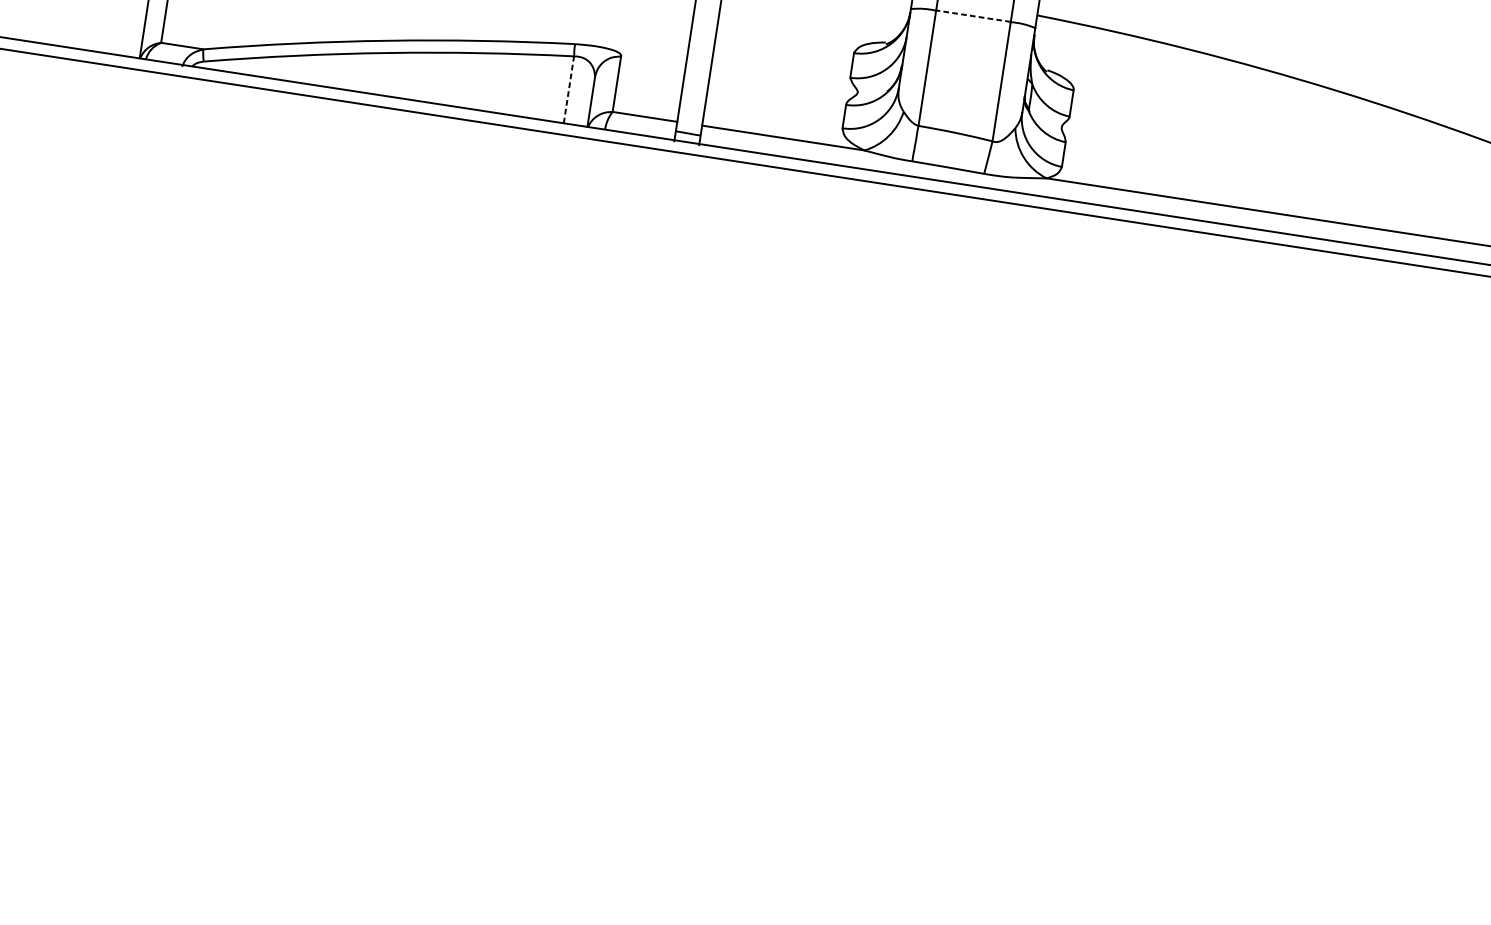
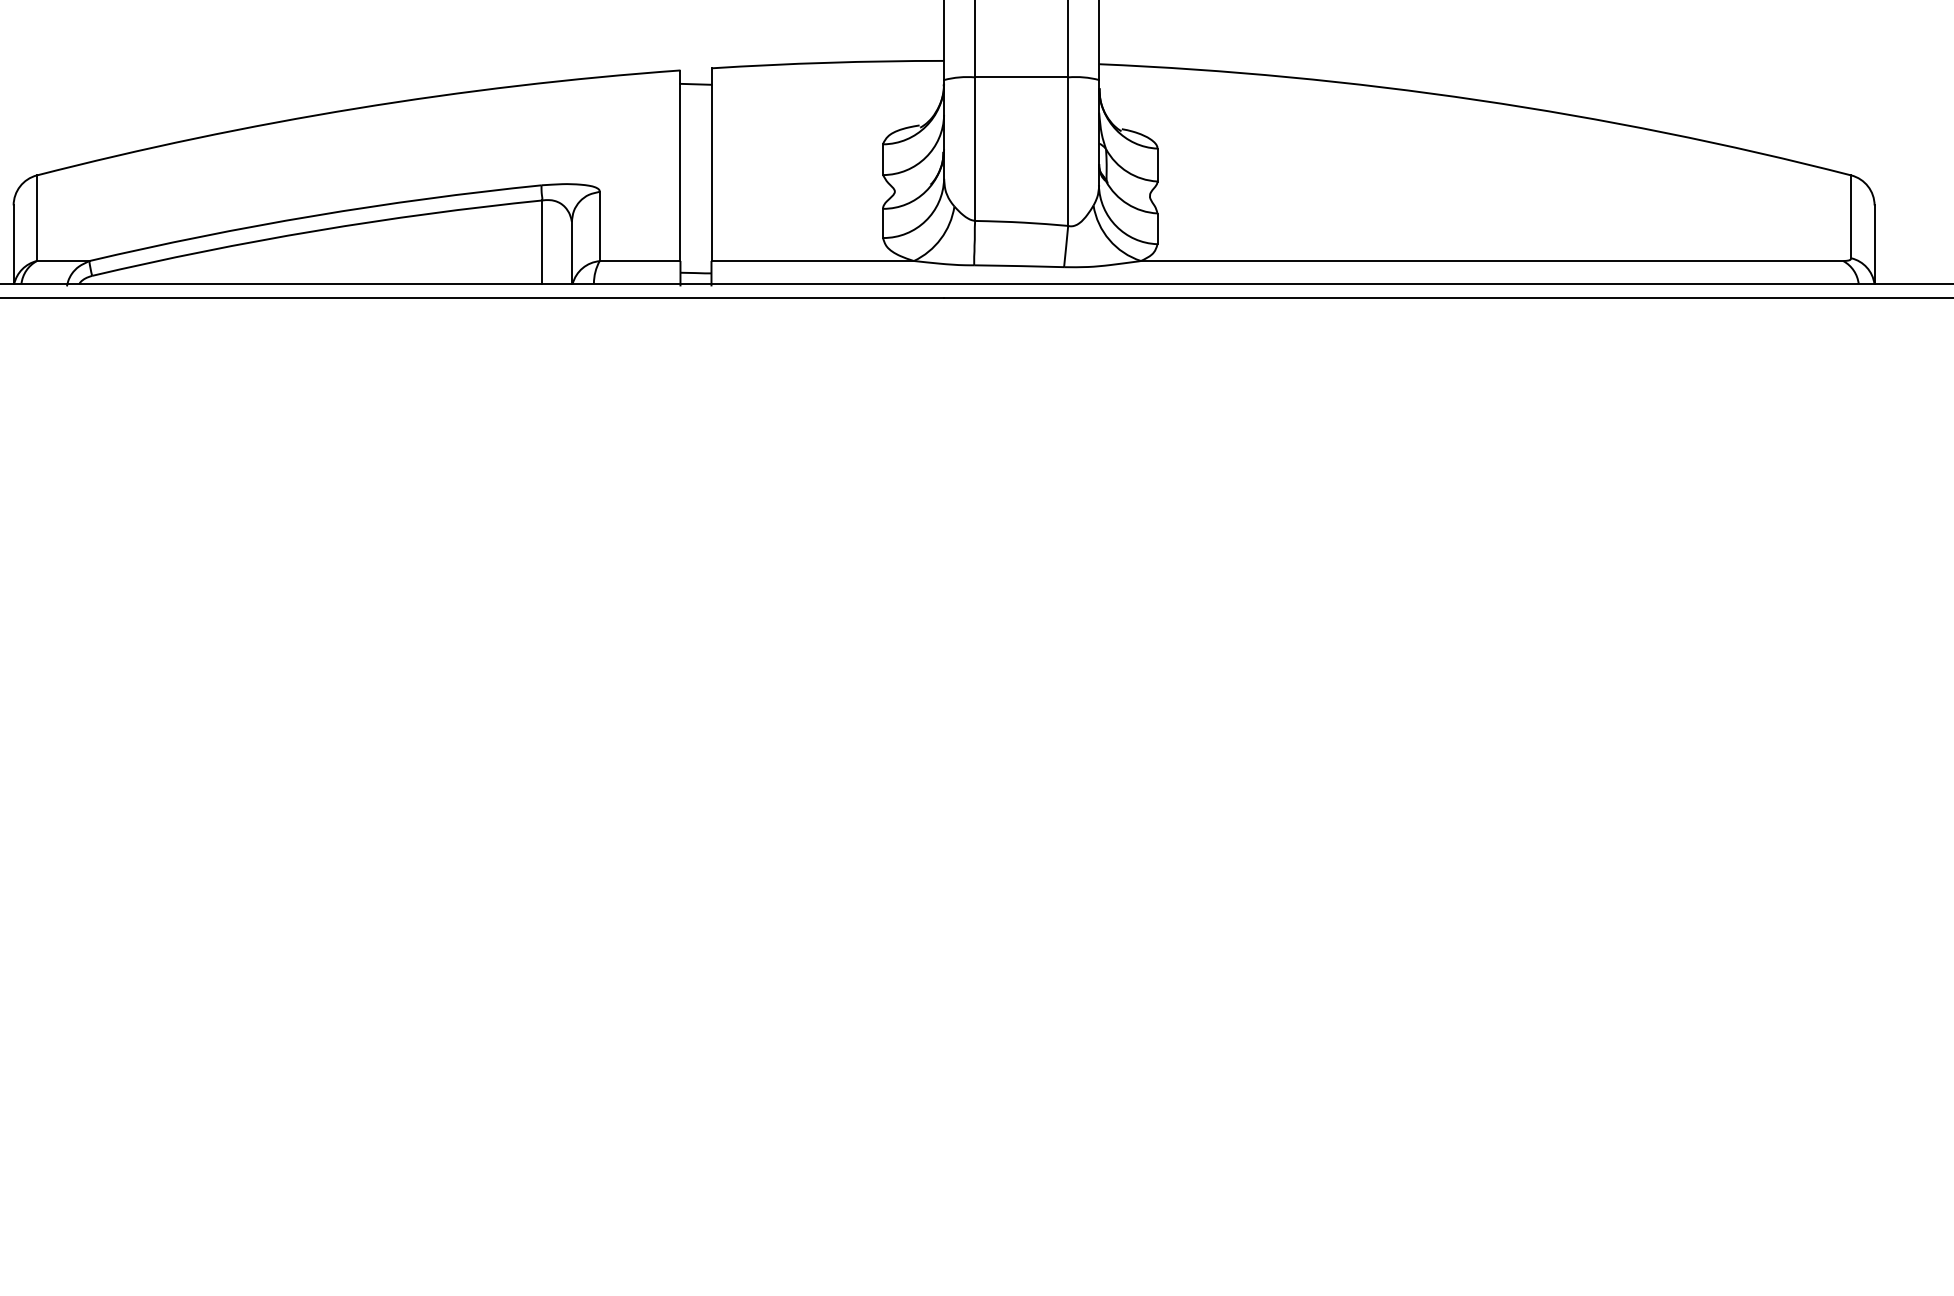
line: (973, 16) -> (1021, 77), dashed -> solid
line: (568, 90) -> (542, 242), dashed -> solid

